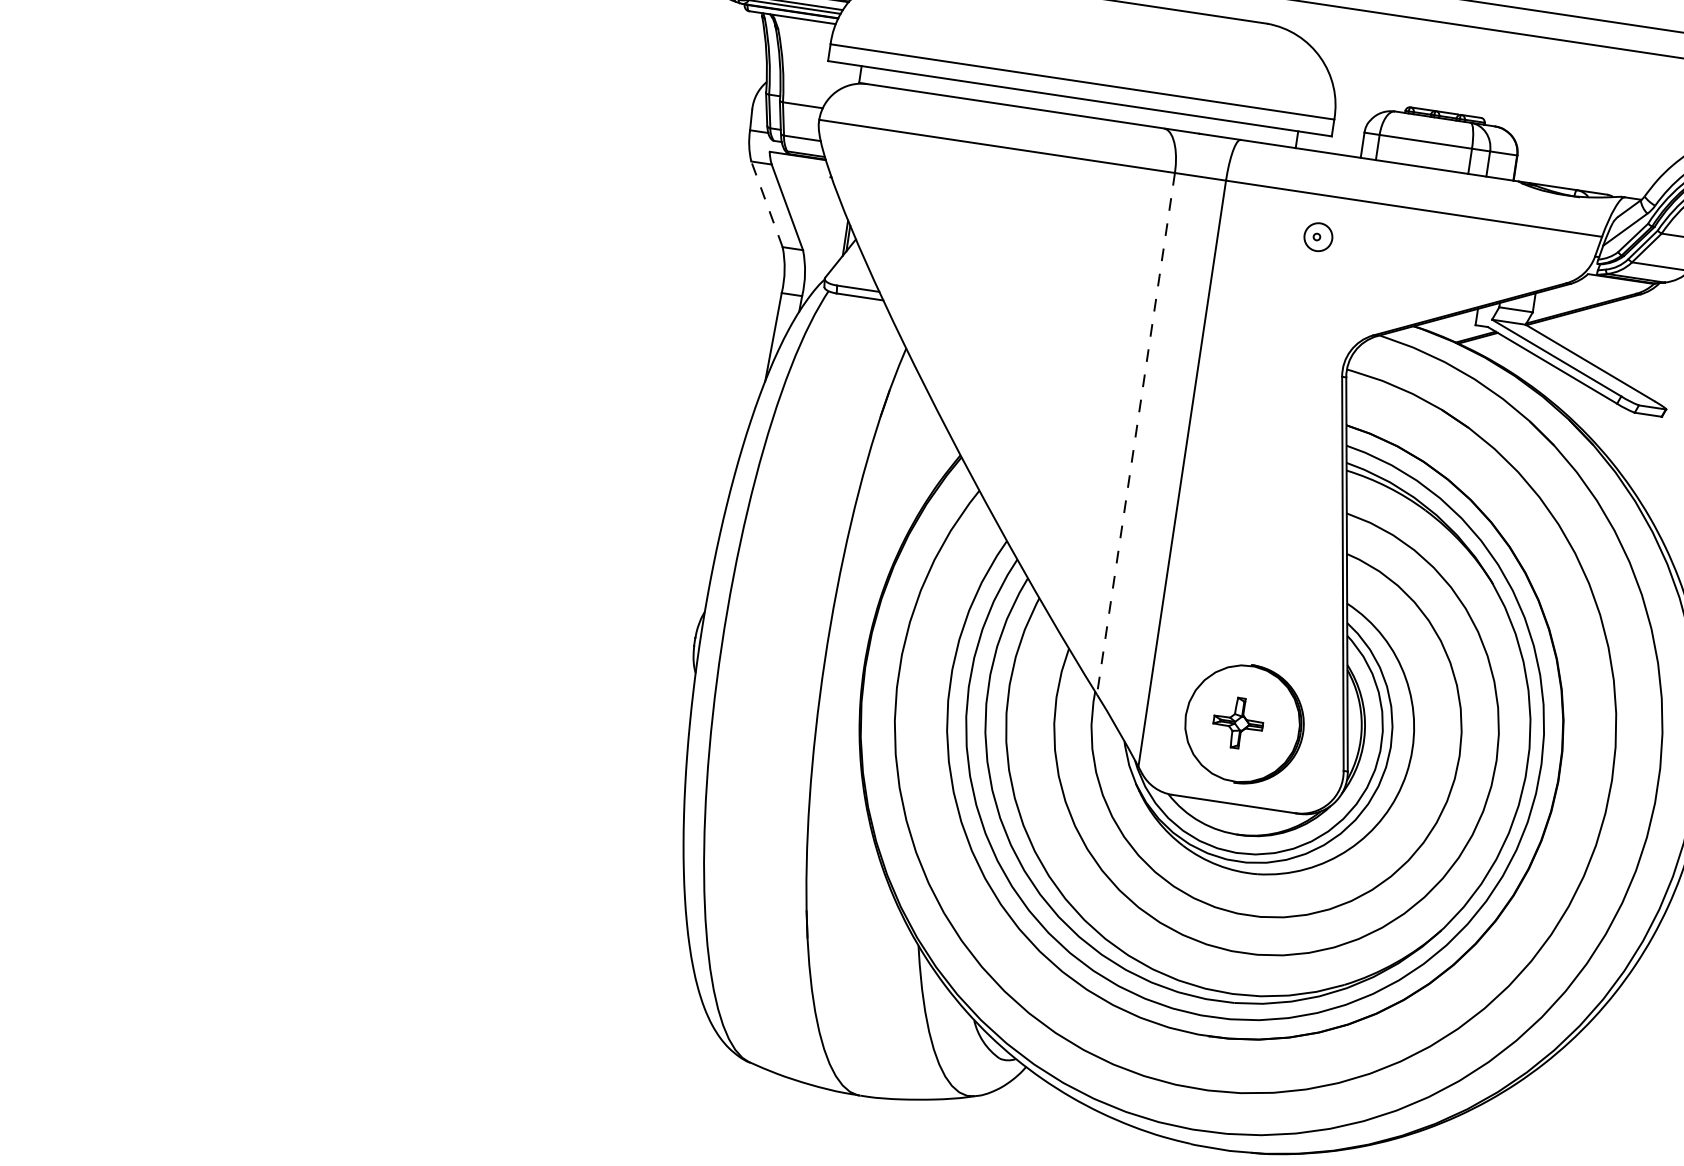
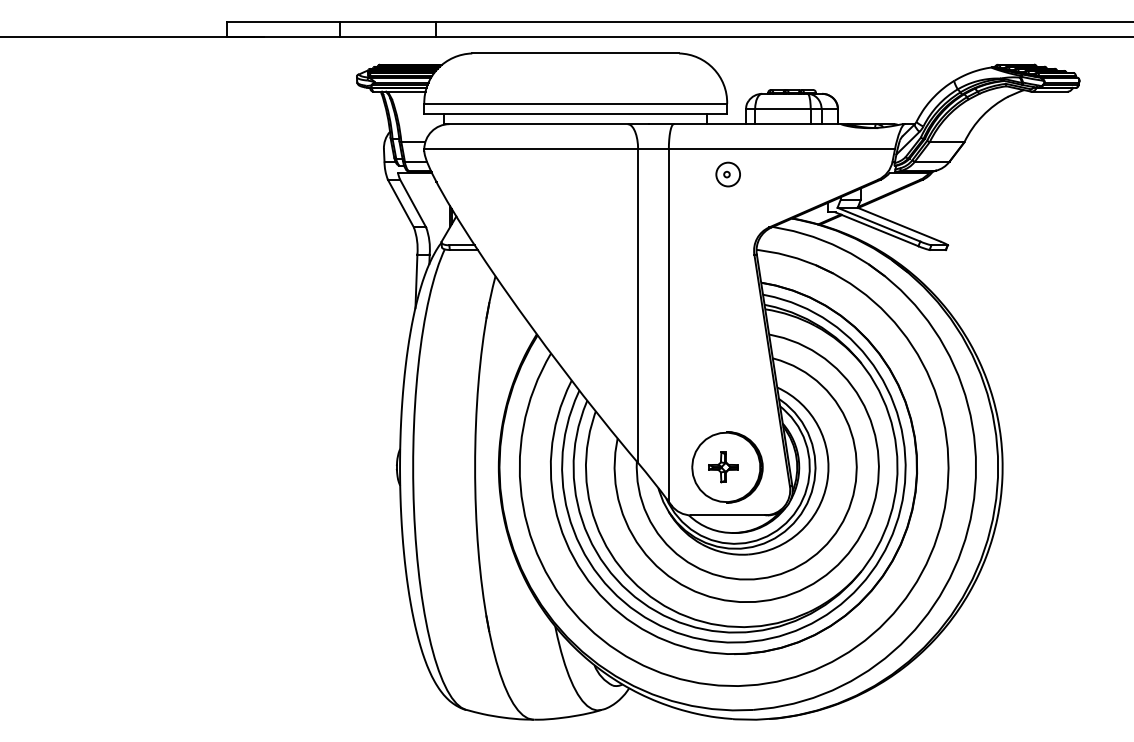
line: (766, 203) -> (400, 203), dashed -> solid
part: (1317, 236) -> (727, 174), size x1.43
line: (1136, 434) -> (638, 306), dashed -> solid

